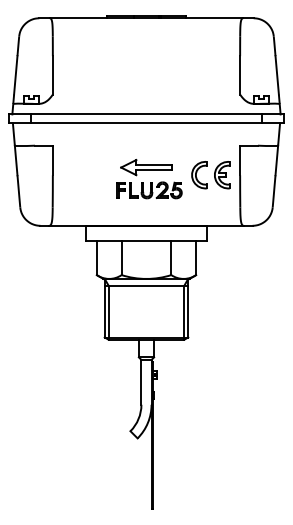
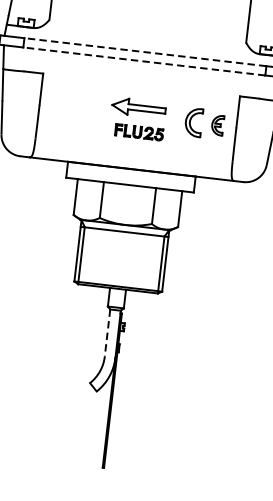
line: (146, 114) -> (145, 52), solid -> dashed
line: (146, 123) -> (144, 61), solid -> dashed
part: (222, 175) -> (217, 125), size x0.7
part: (149, 190) -> (139, 132), size x0.7
line: (141, 382) -> (107, 333), solid -> dashed

